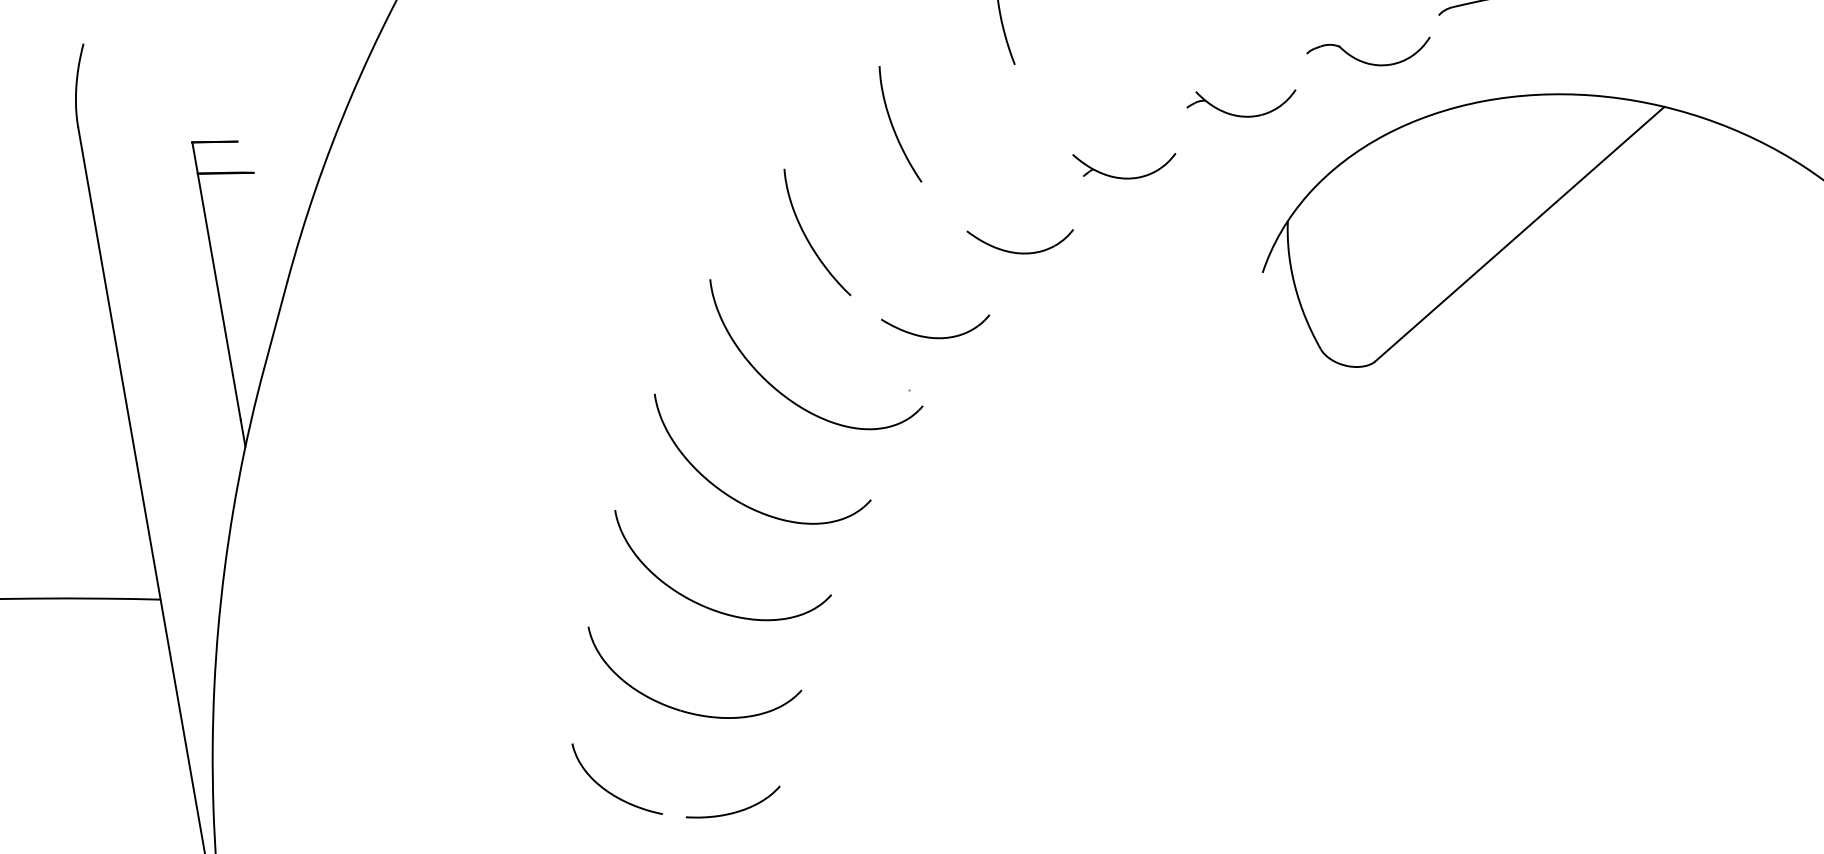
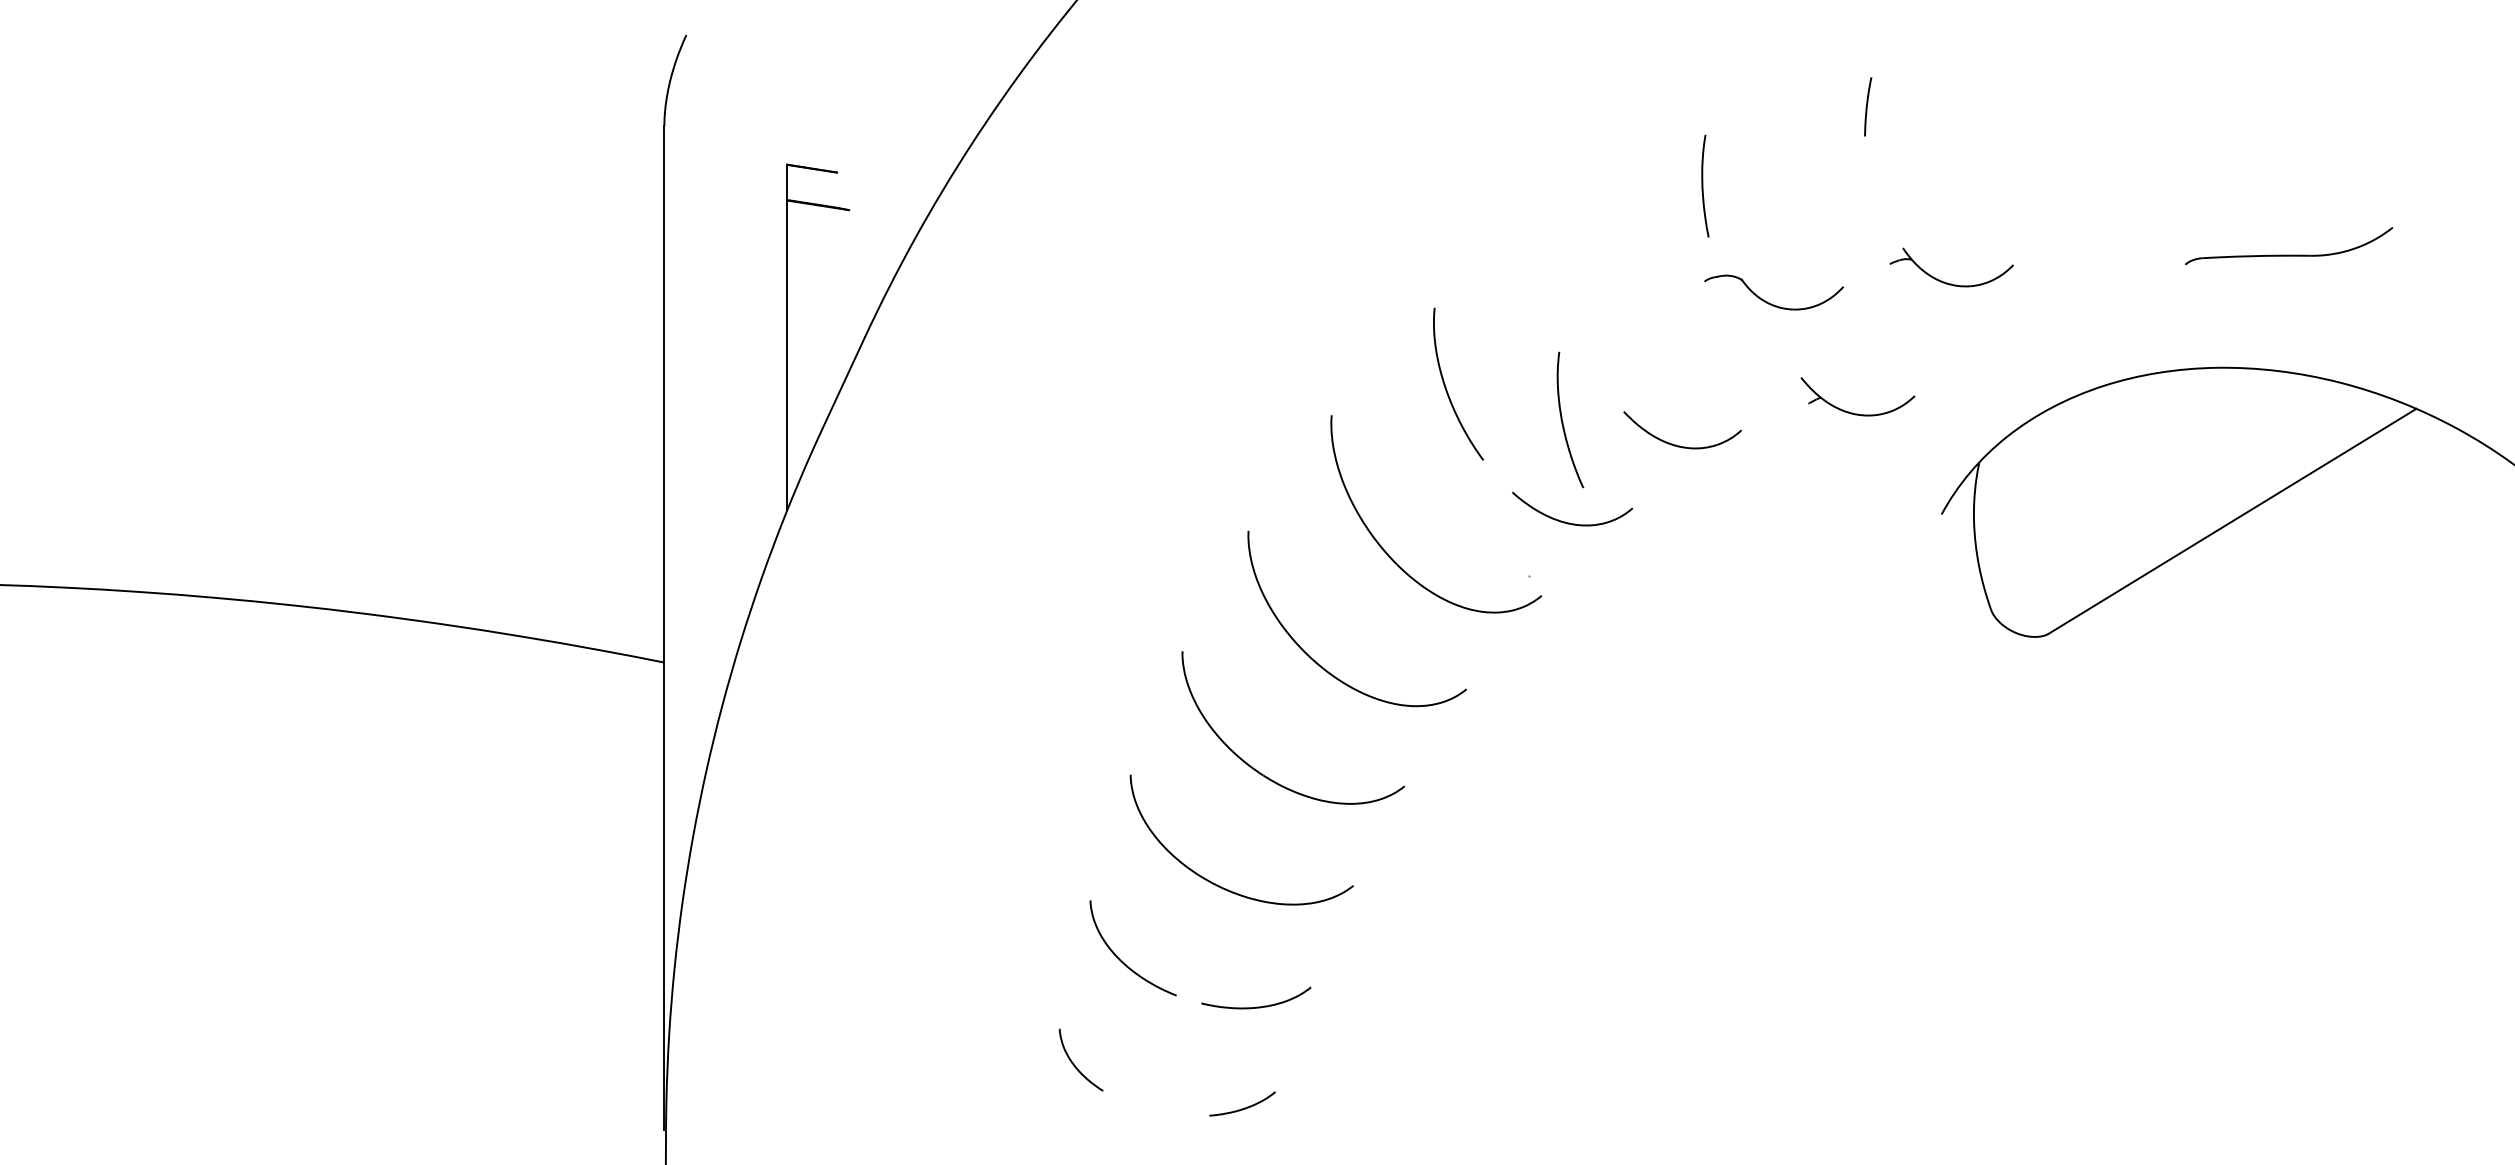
part: (1367, 62) -> (1769, 302), moved
part: (1240, 115) -> (1947, 282), moved
part: (894, 127) -> (1563, 422), moved
part: (1123, 177) -> (1852, 412), moved

